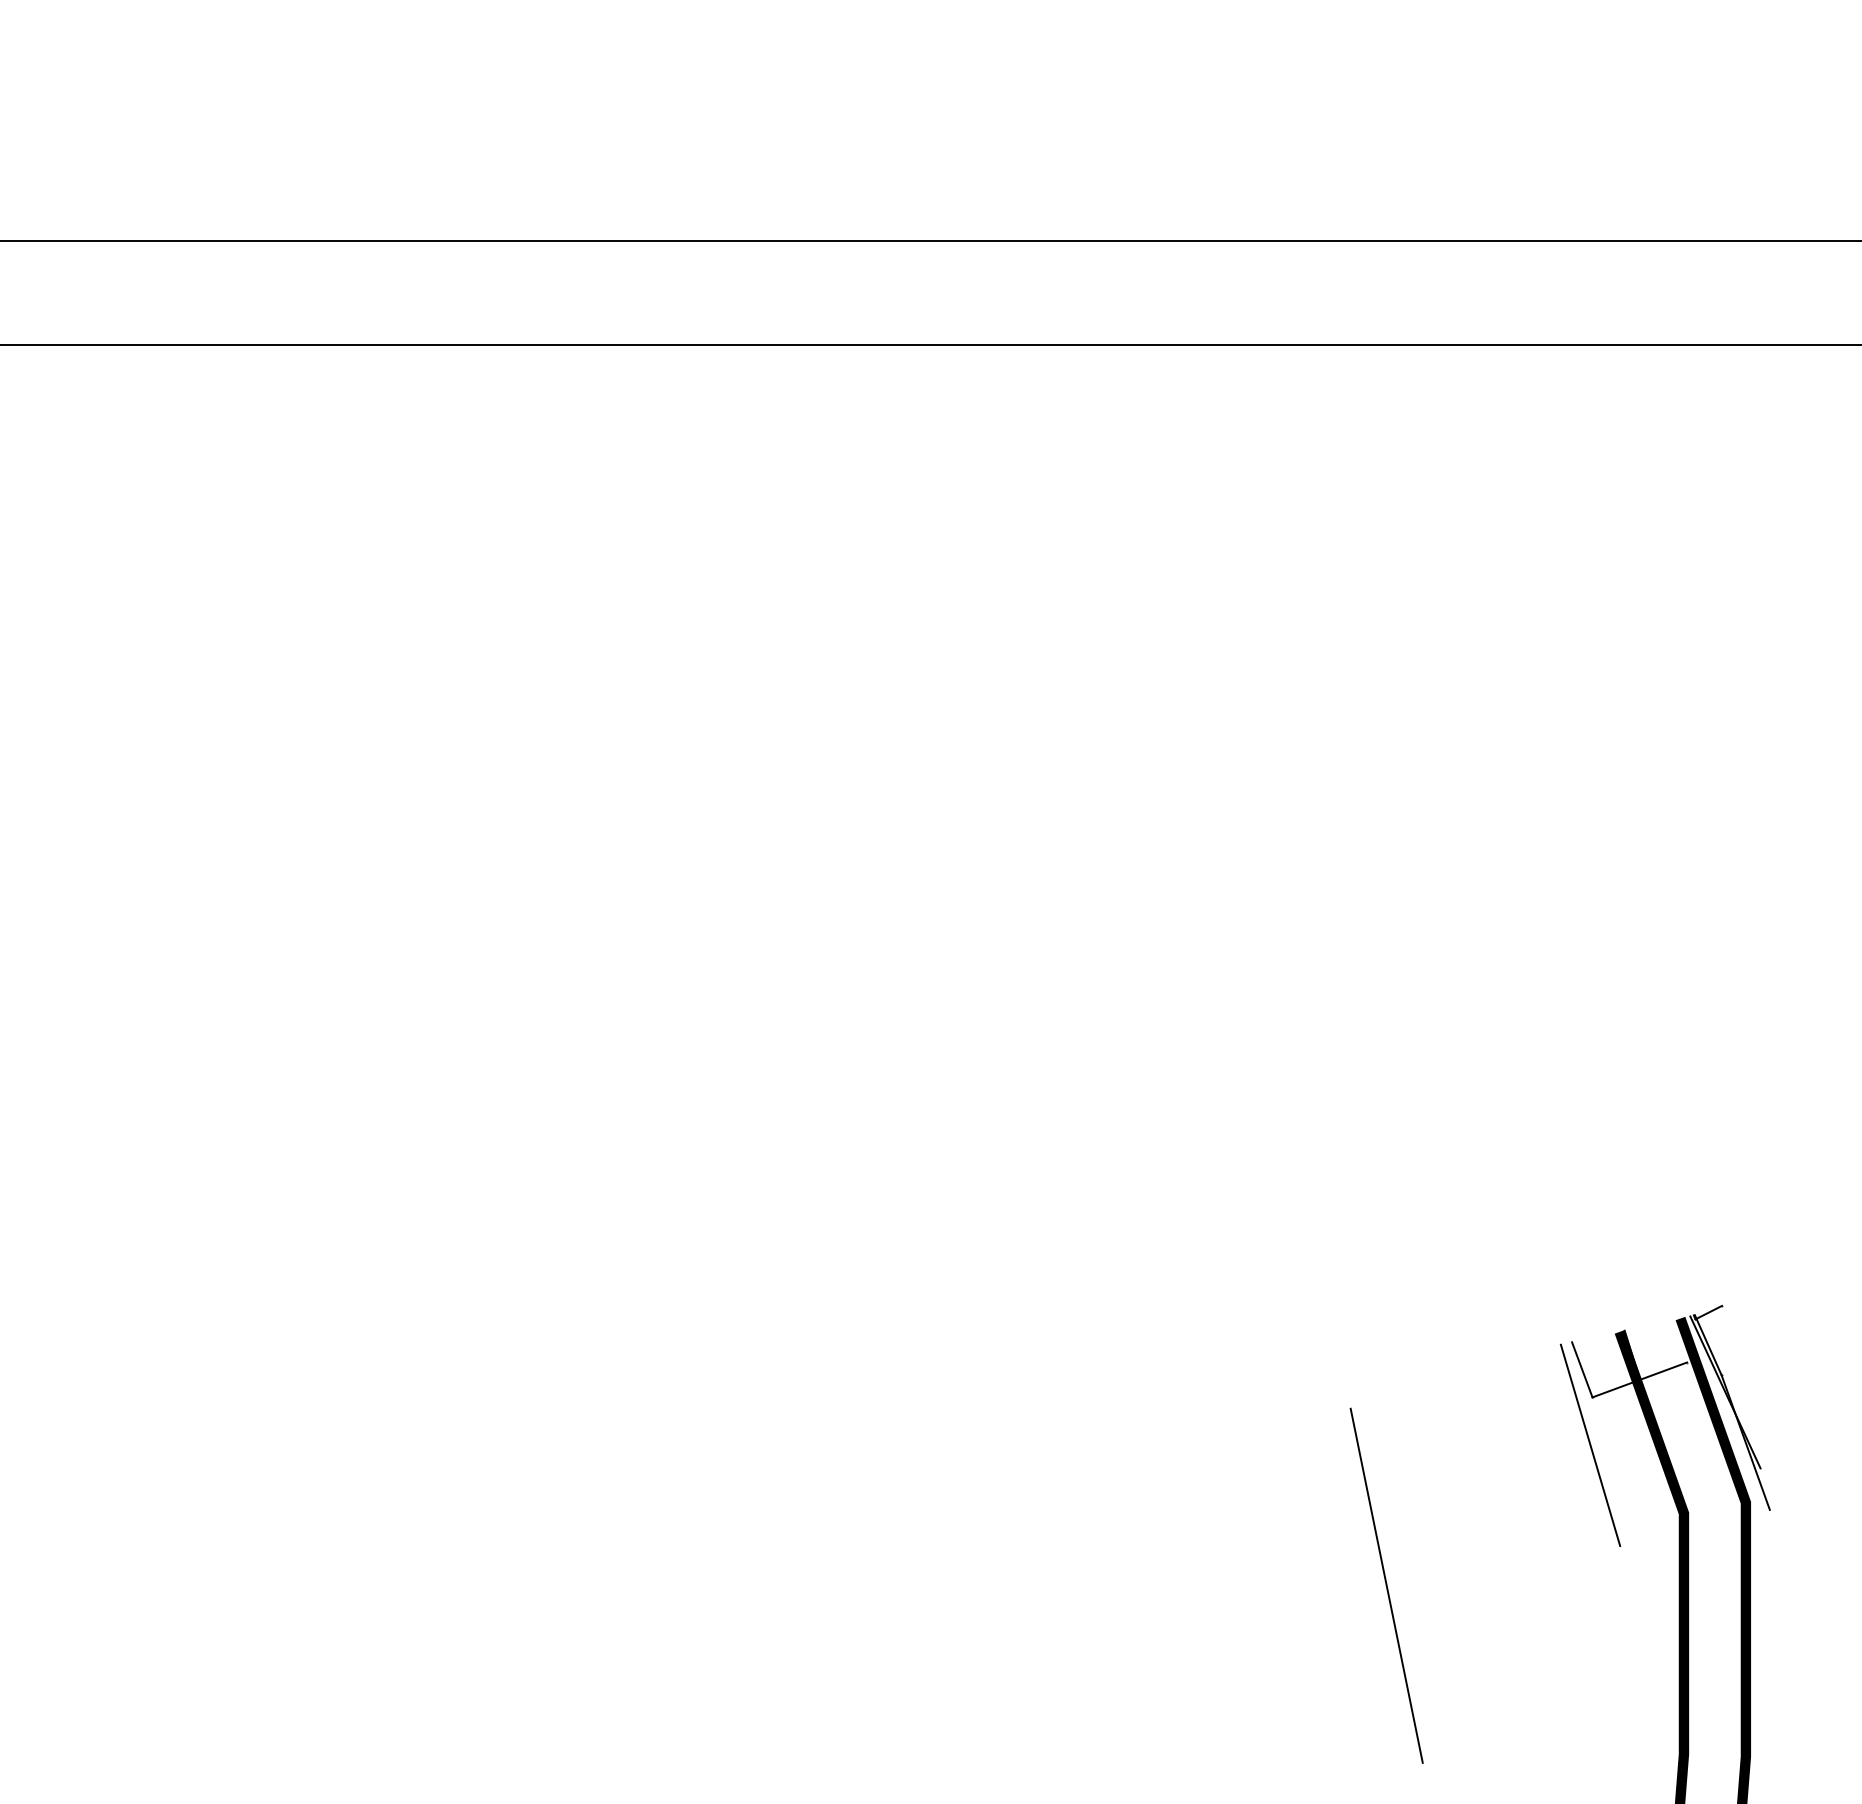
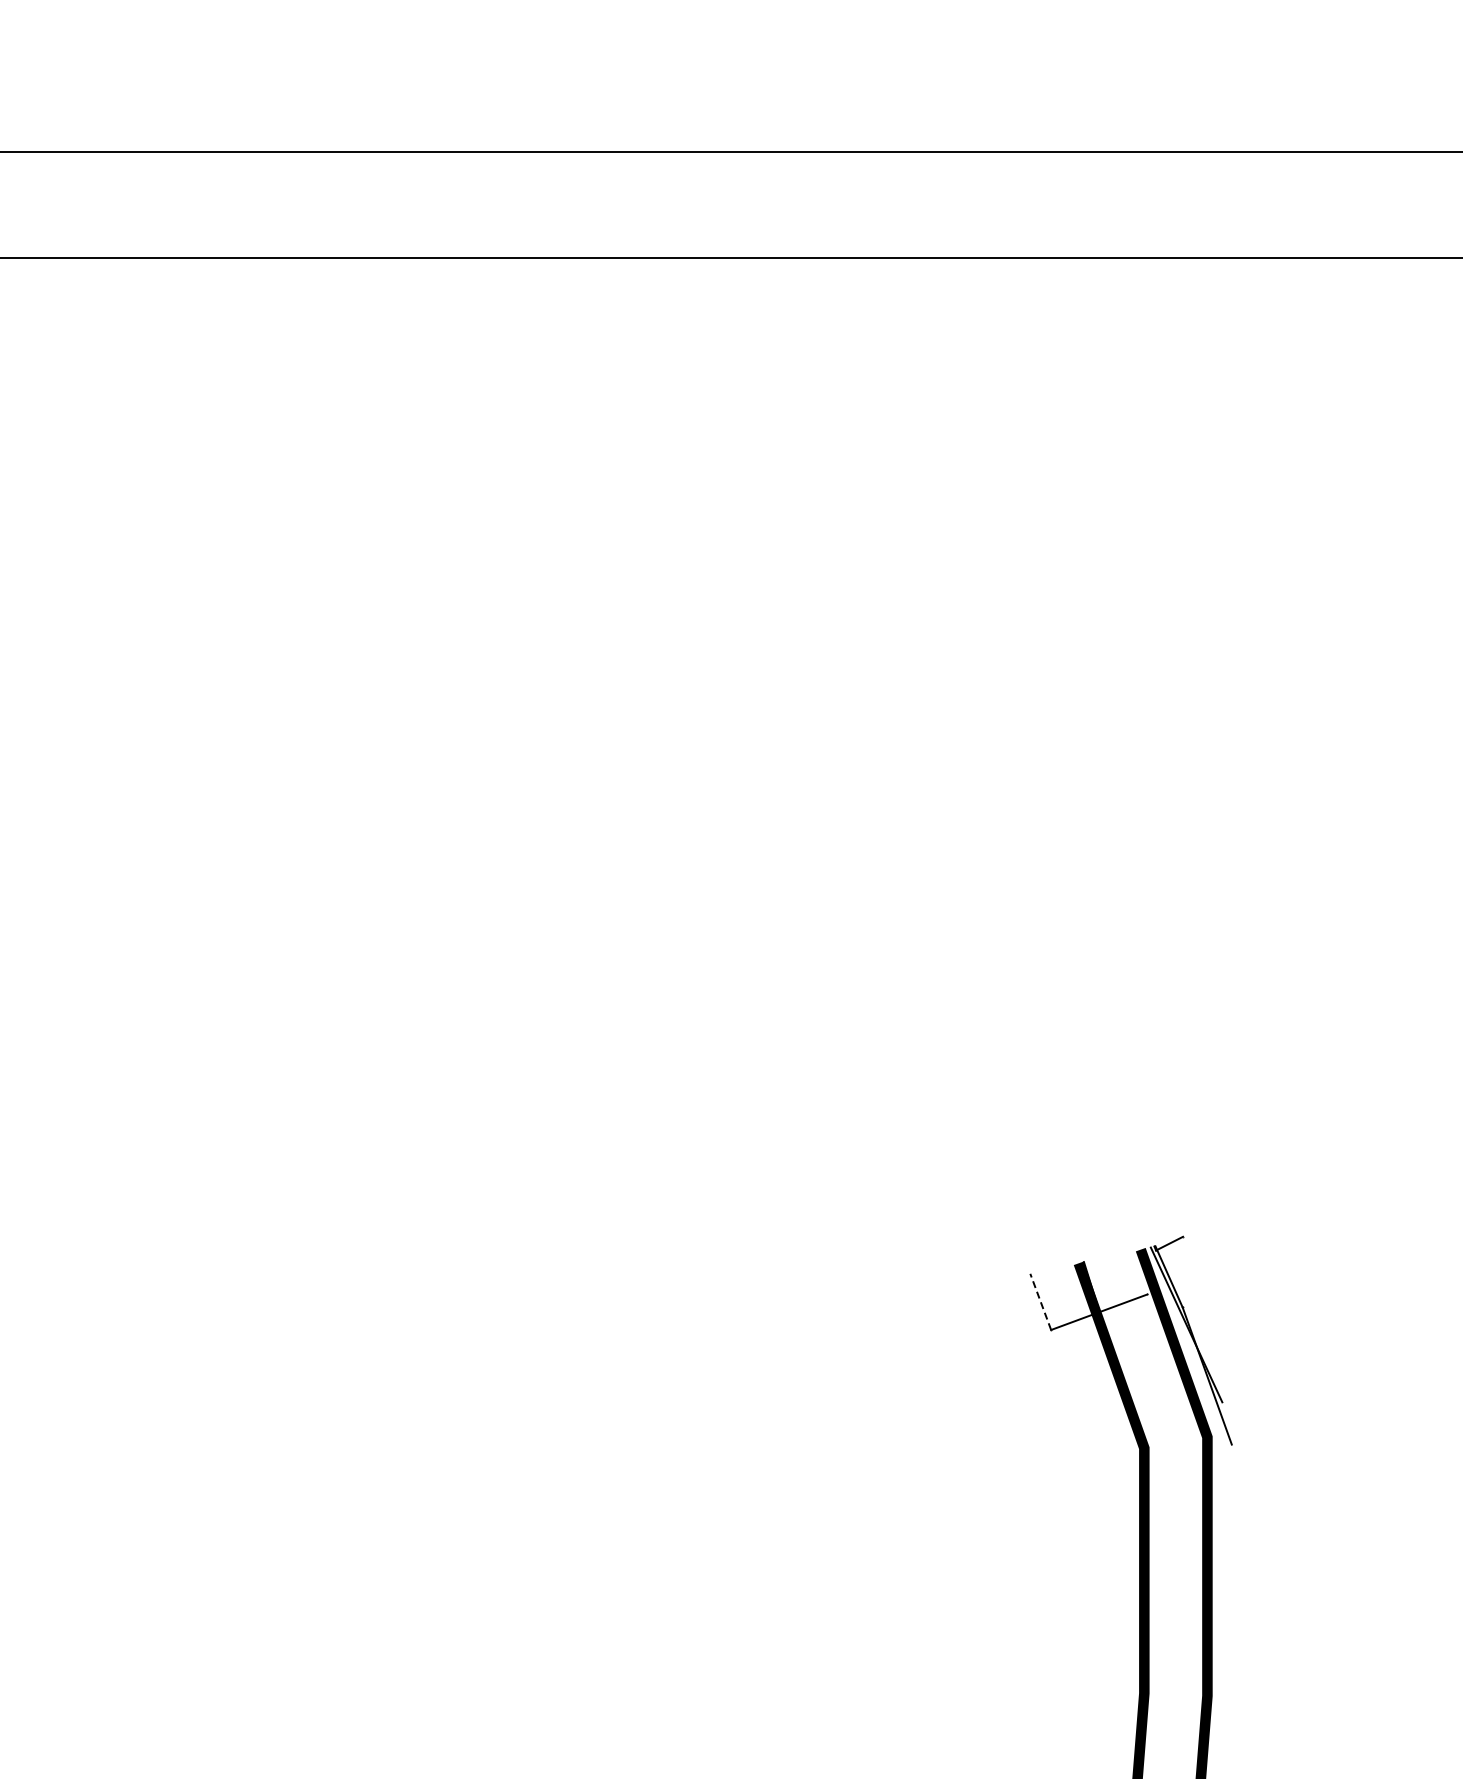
line: (1582, 1369) -> (1040, 1301), solid -> dashed
line: (1590, 1445) -> (1049, 1378), removed
line: (1386, 1585) -> (841, 1521), removed

